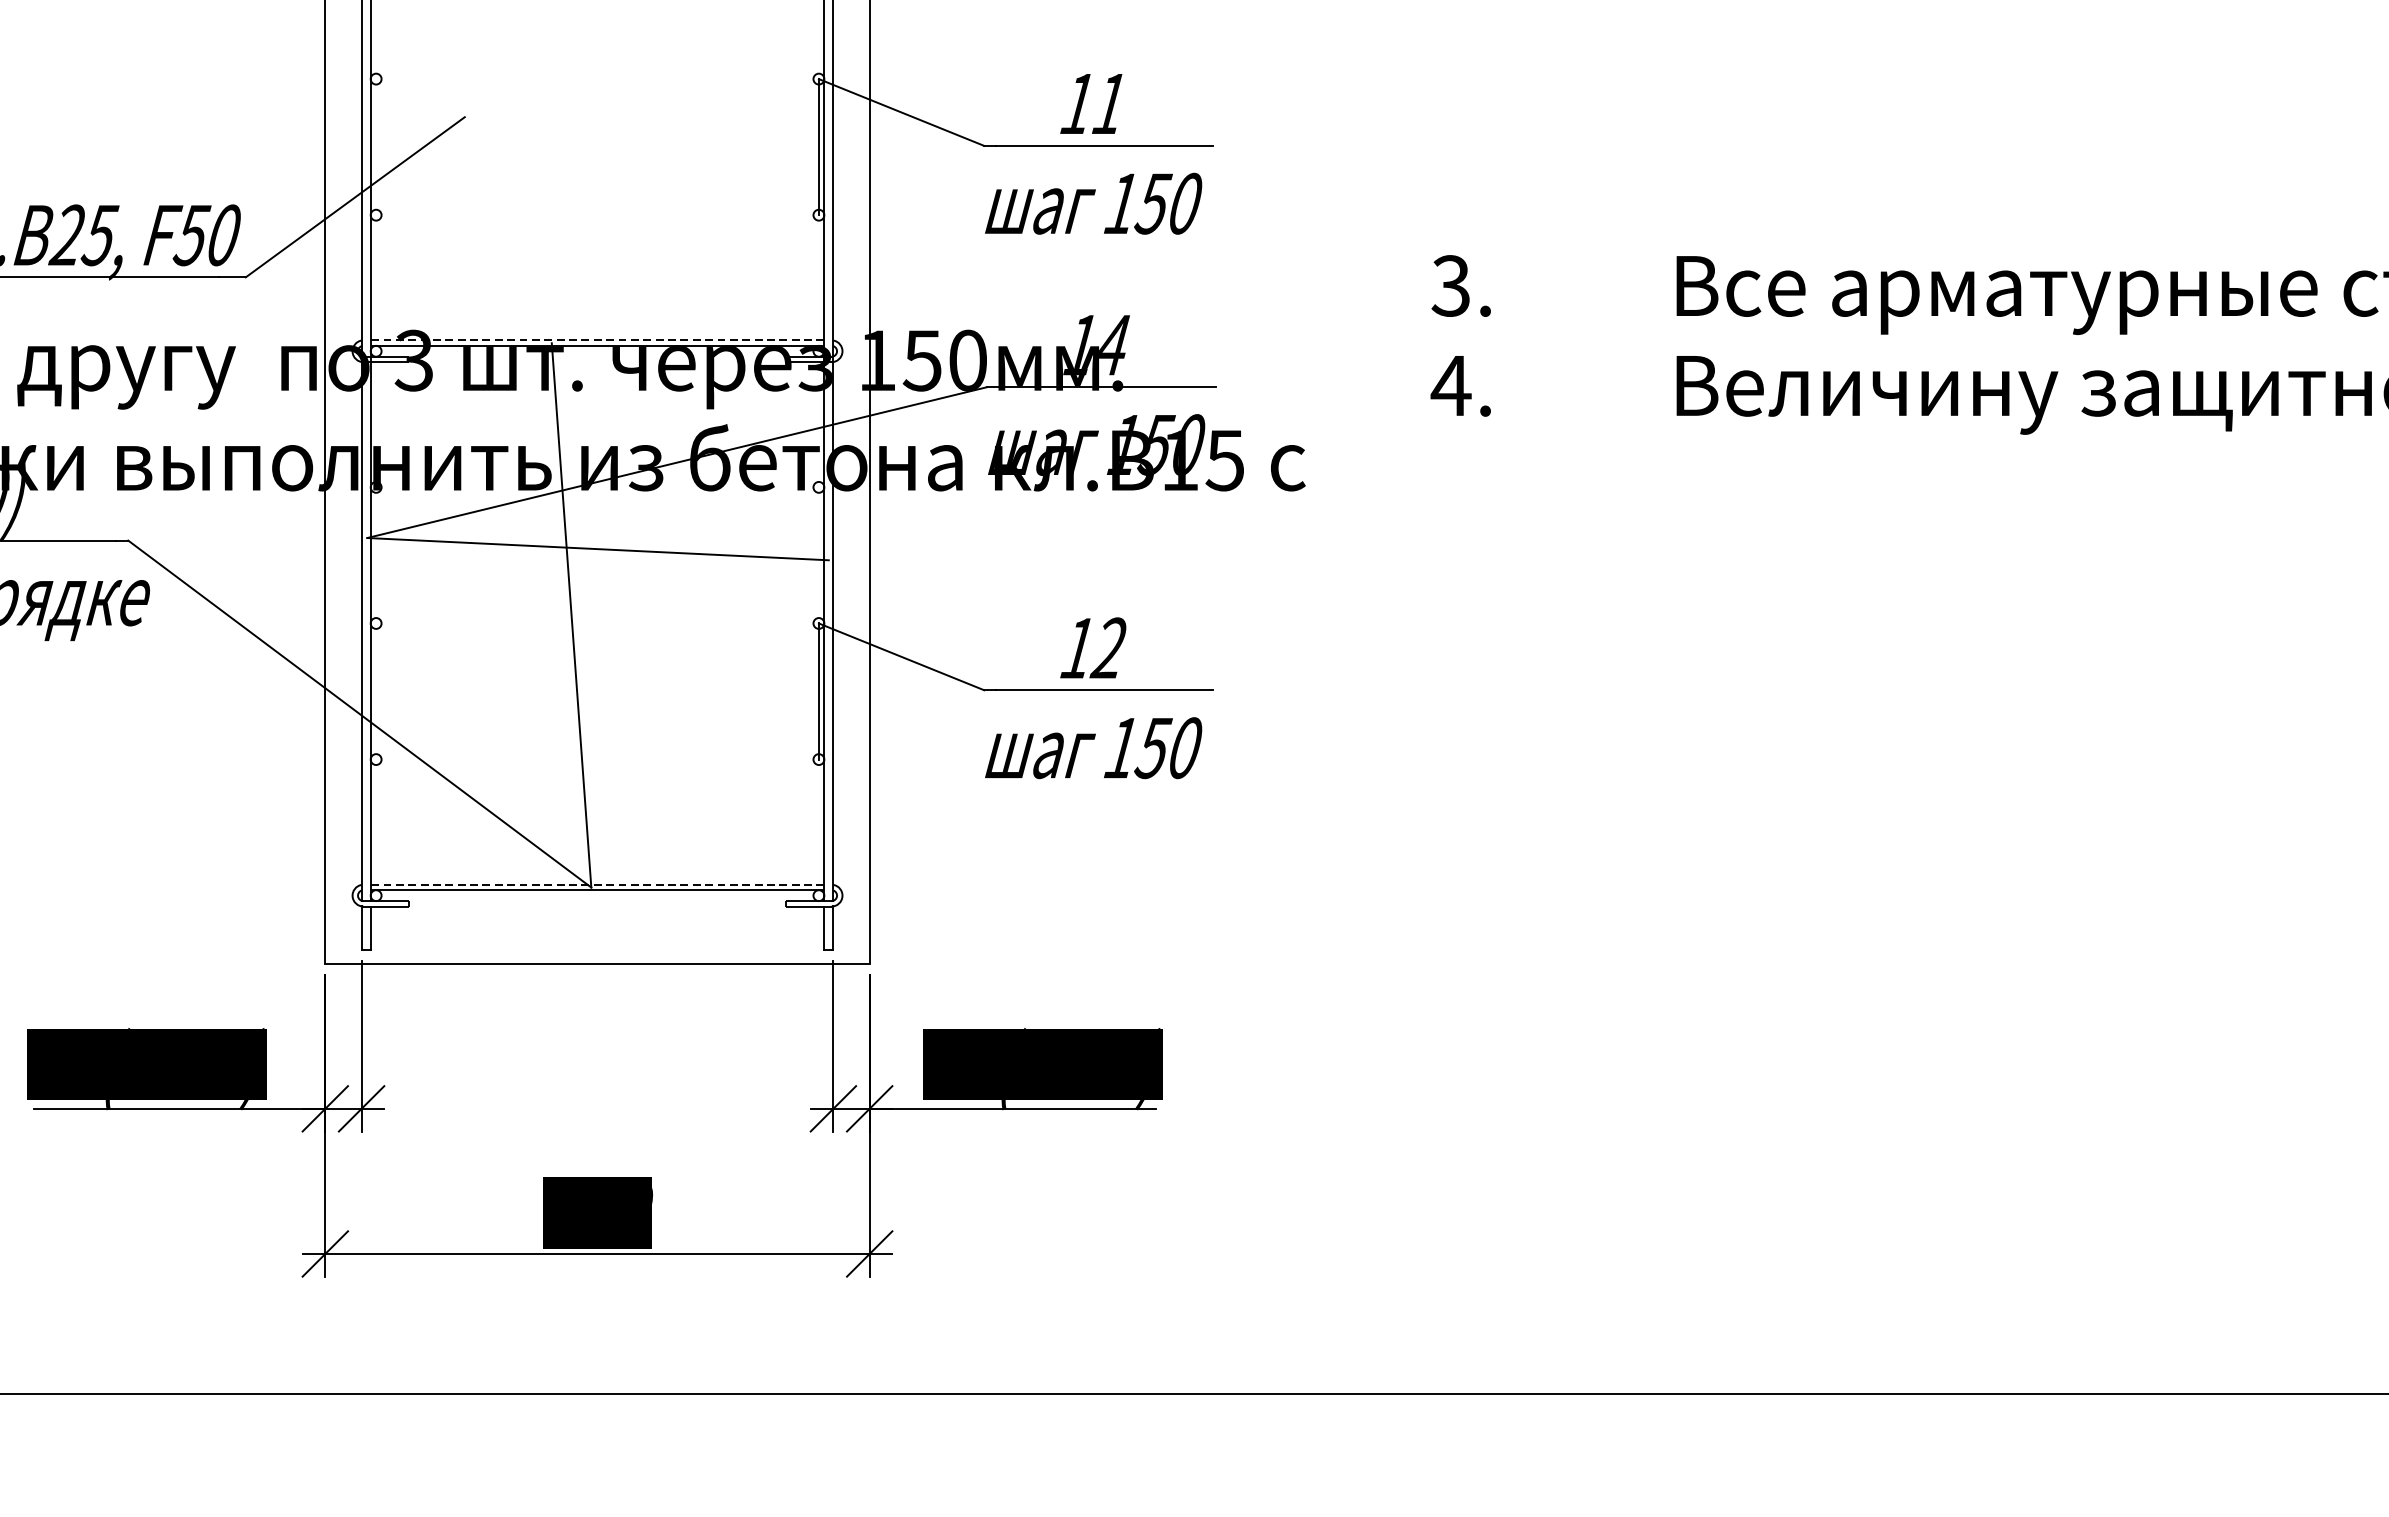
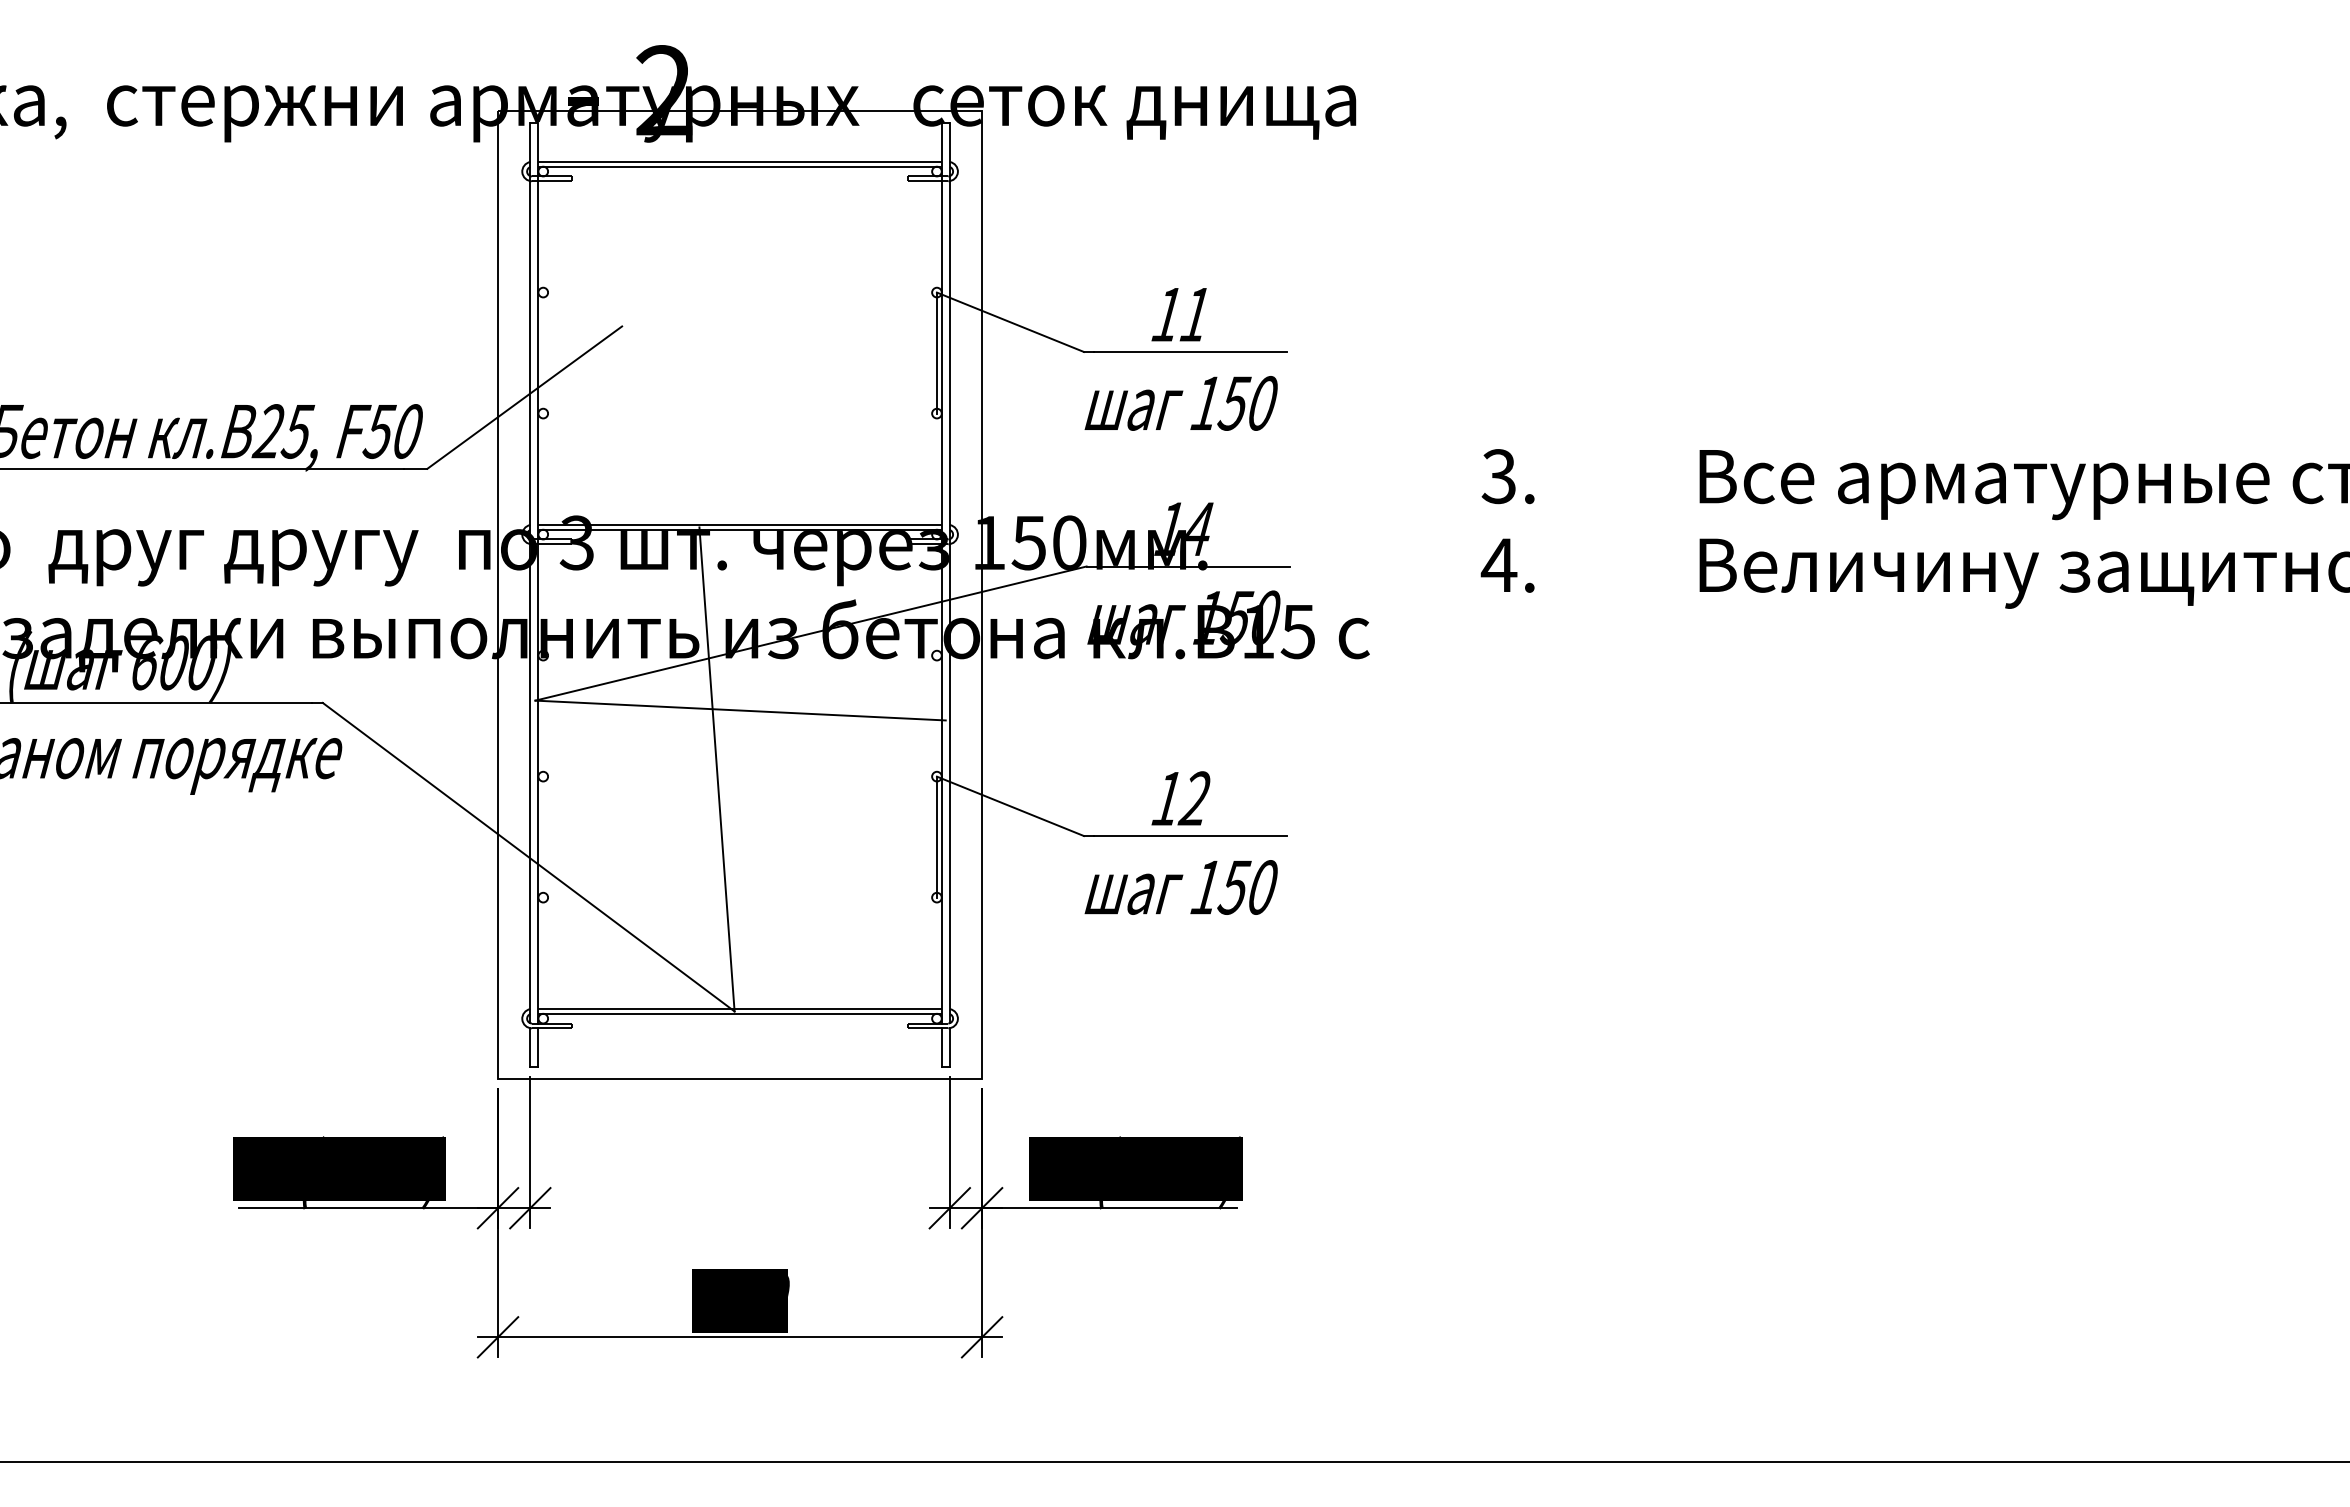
line: (597, 339) -> (740, 524), dashed -> solid
line: (597, 884) -> (740, 1008), dashed -> solid
text: (651, 1196) -> (788, 1286), 609 -> 600

